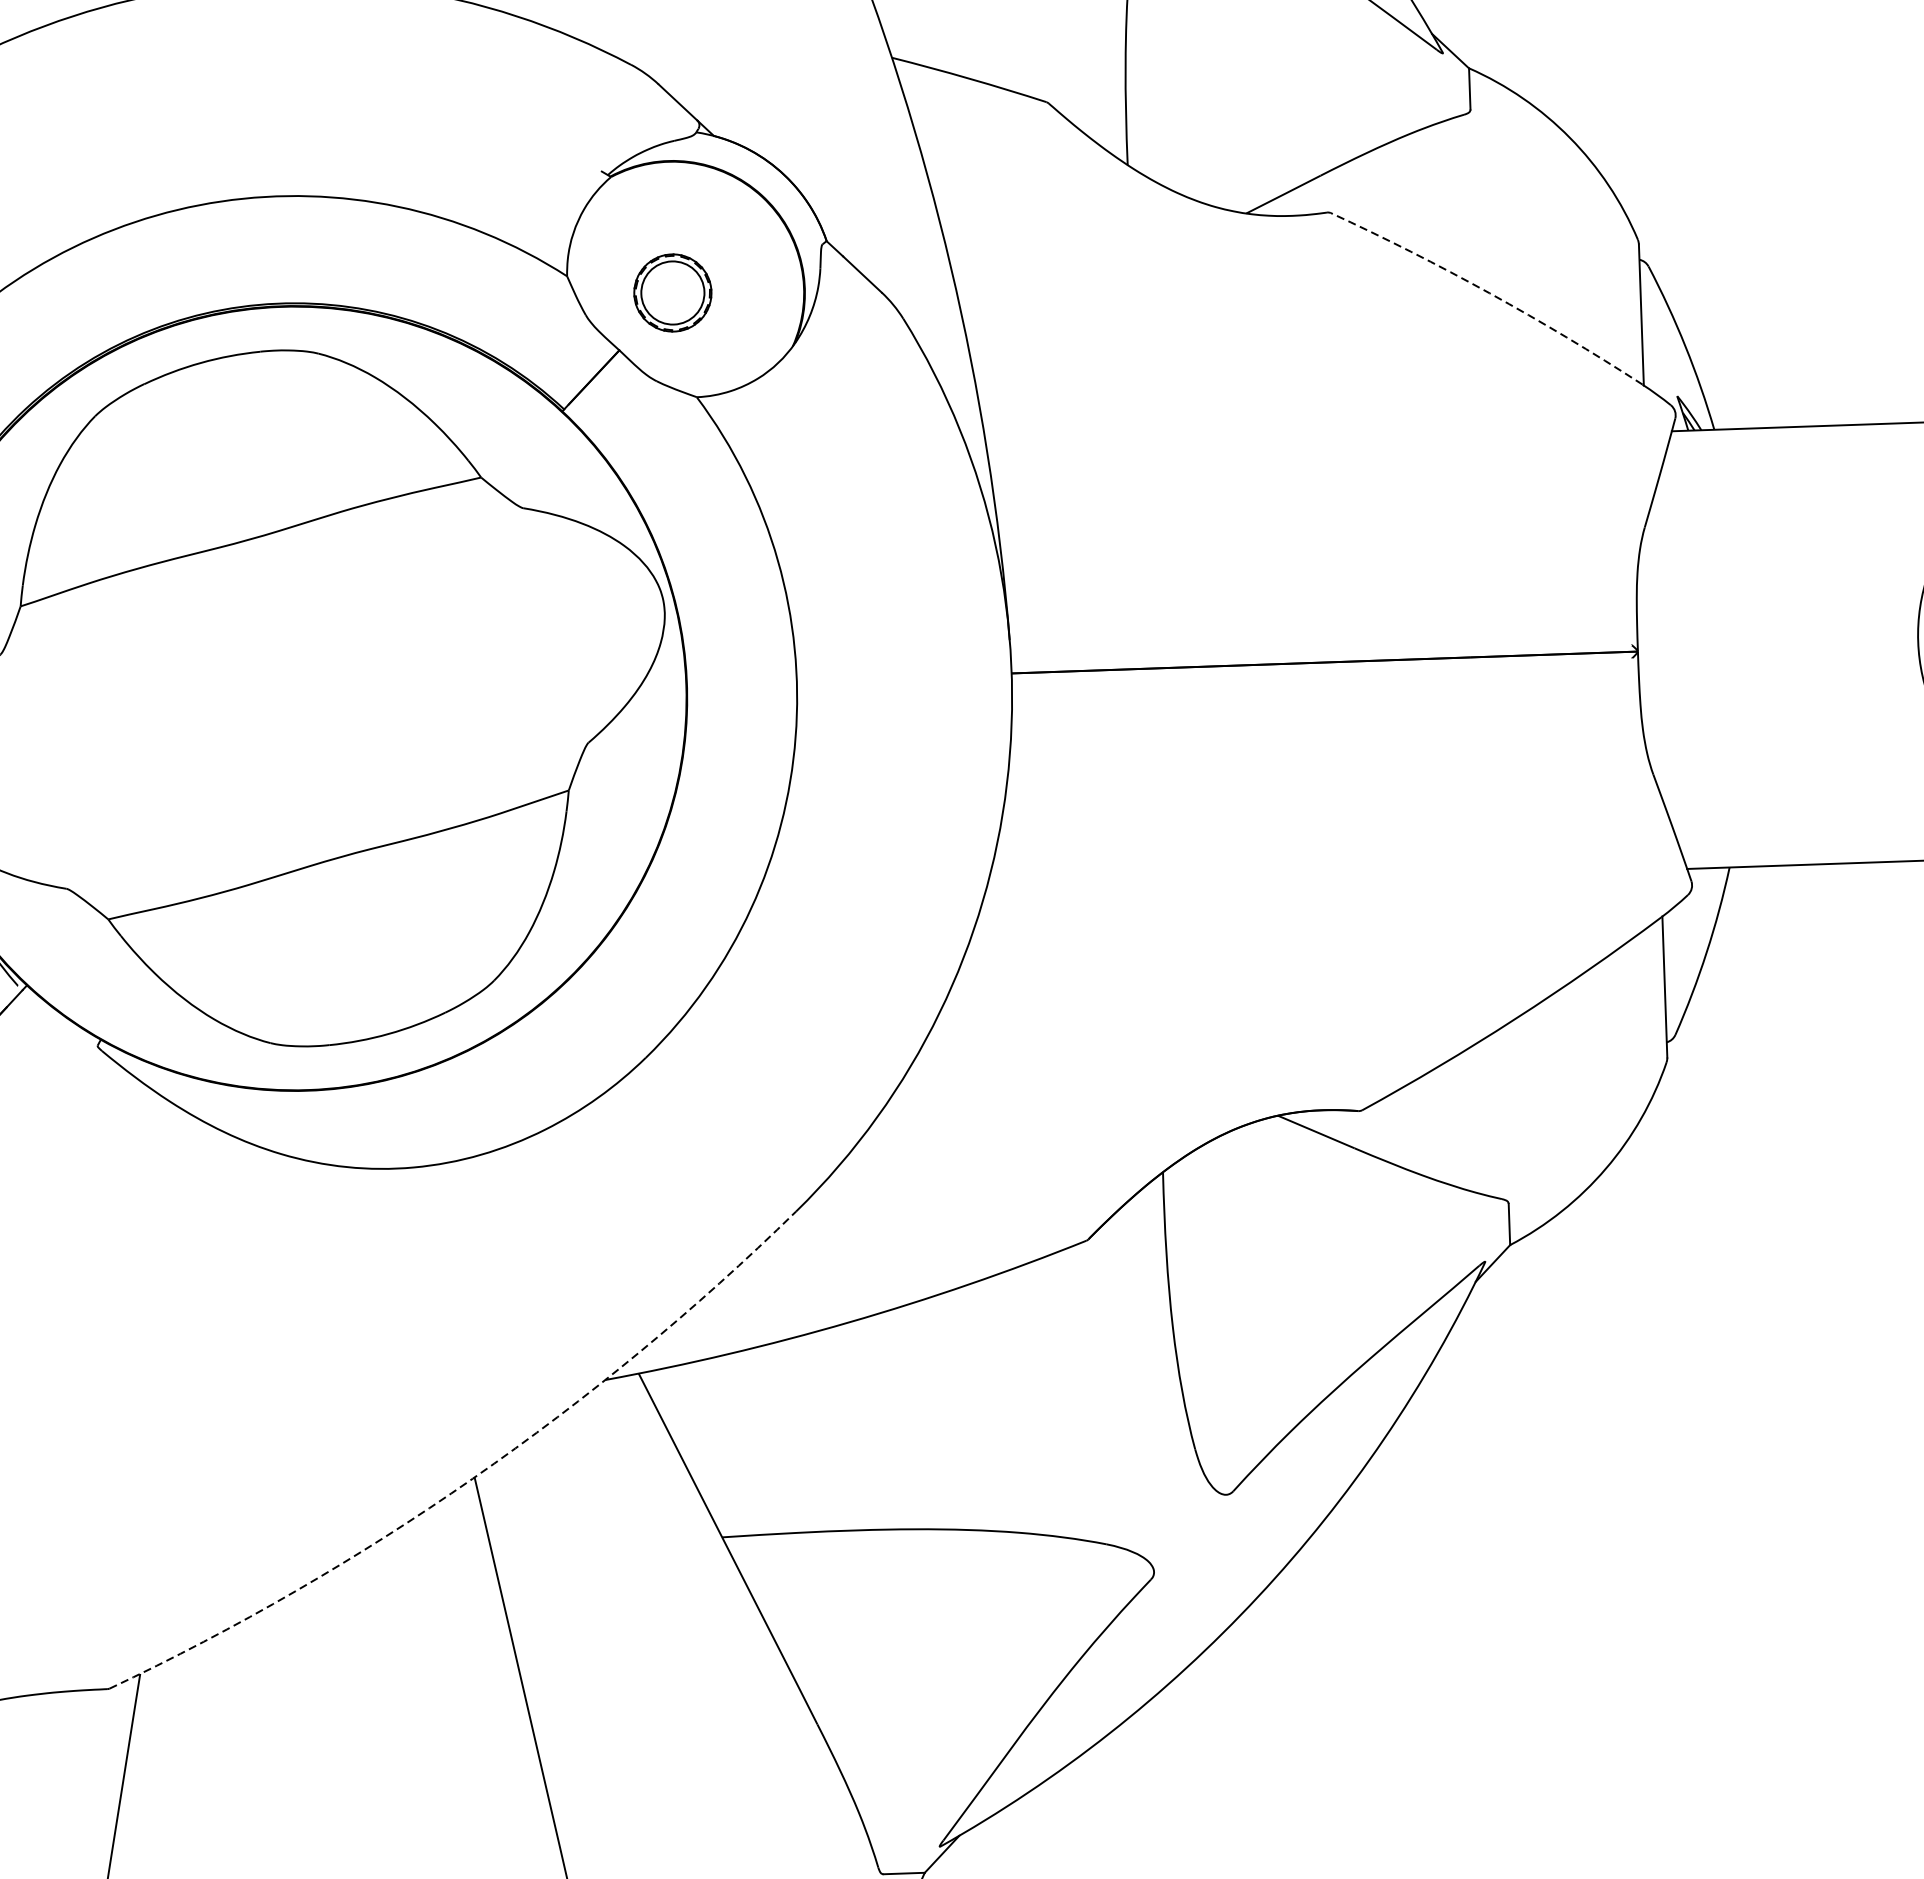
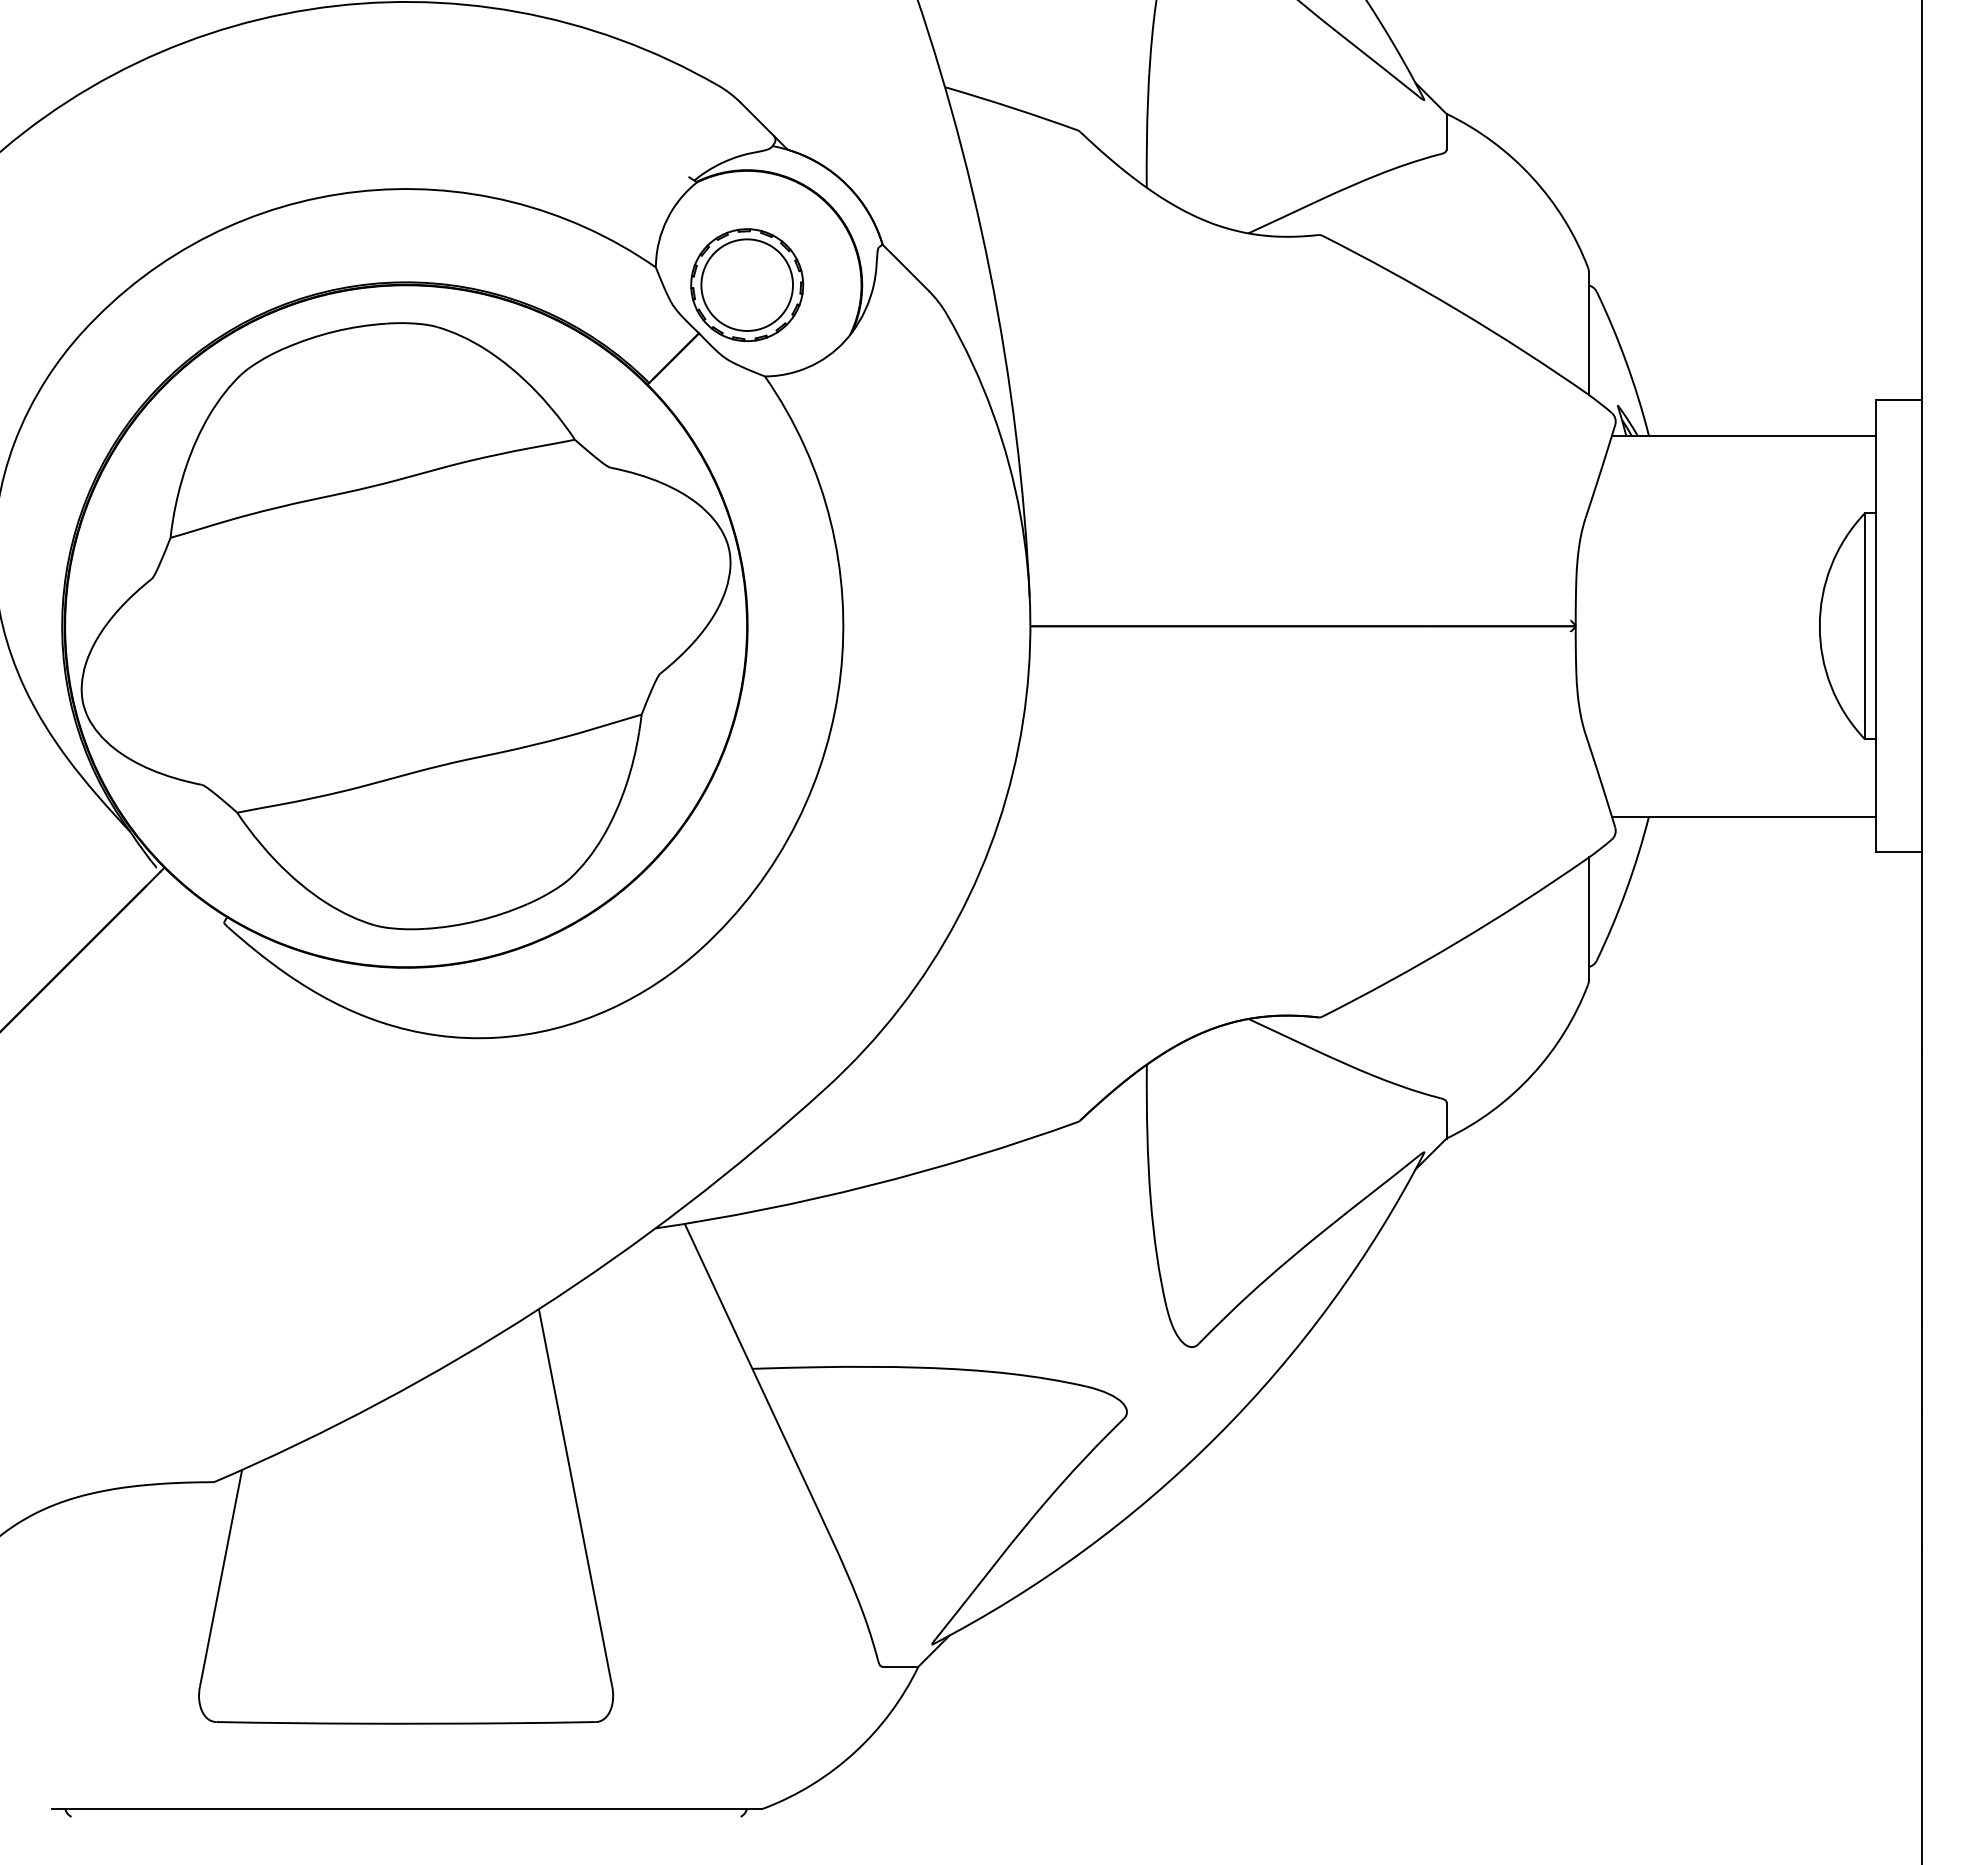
part: (673, 292) -> (747, 284), size x1.67
arc: (1489, 293) -> (1457, 310), dashed -> solid
arc: (473, 1478) -> (537, 1310), dashed -> solid

